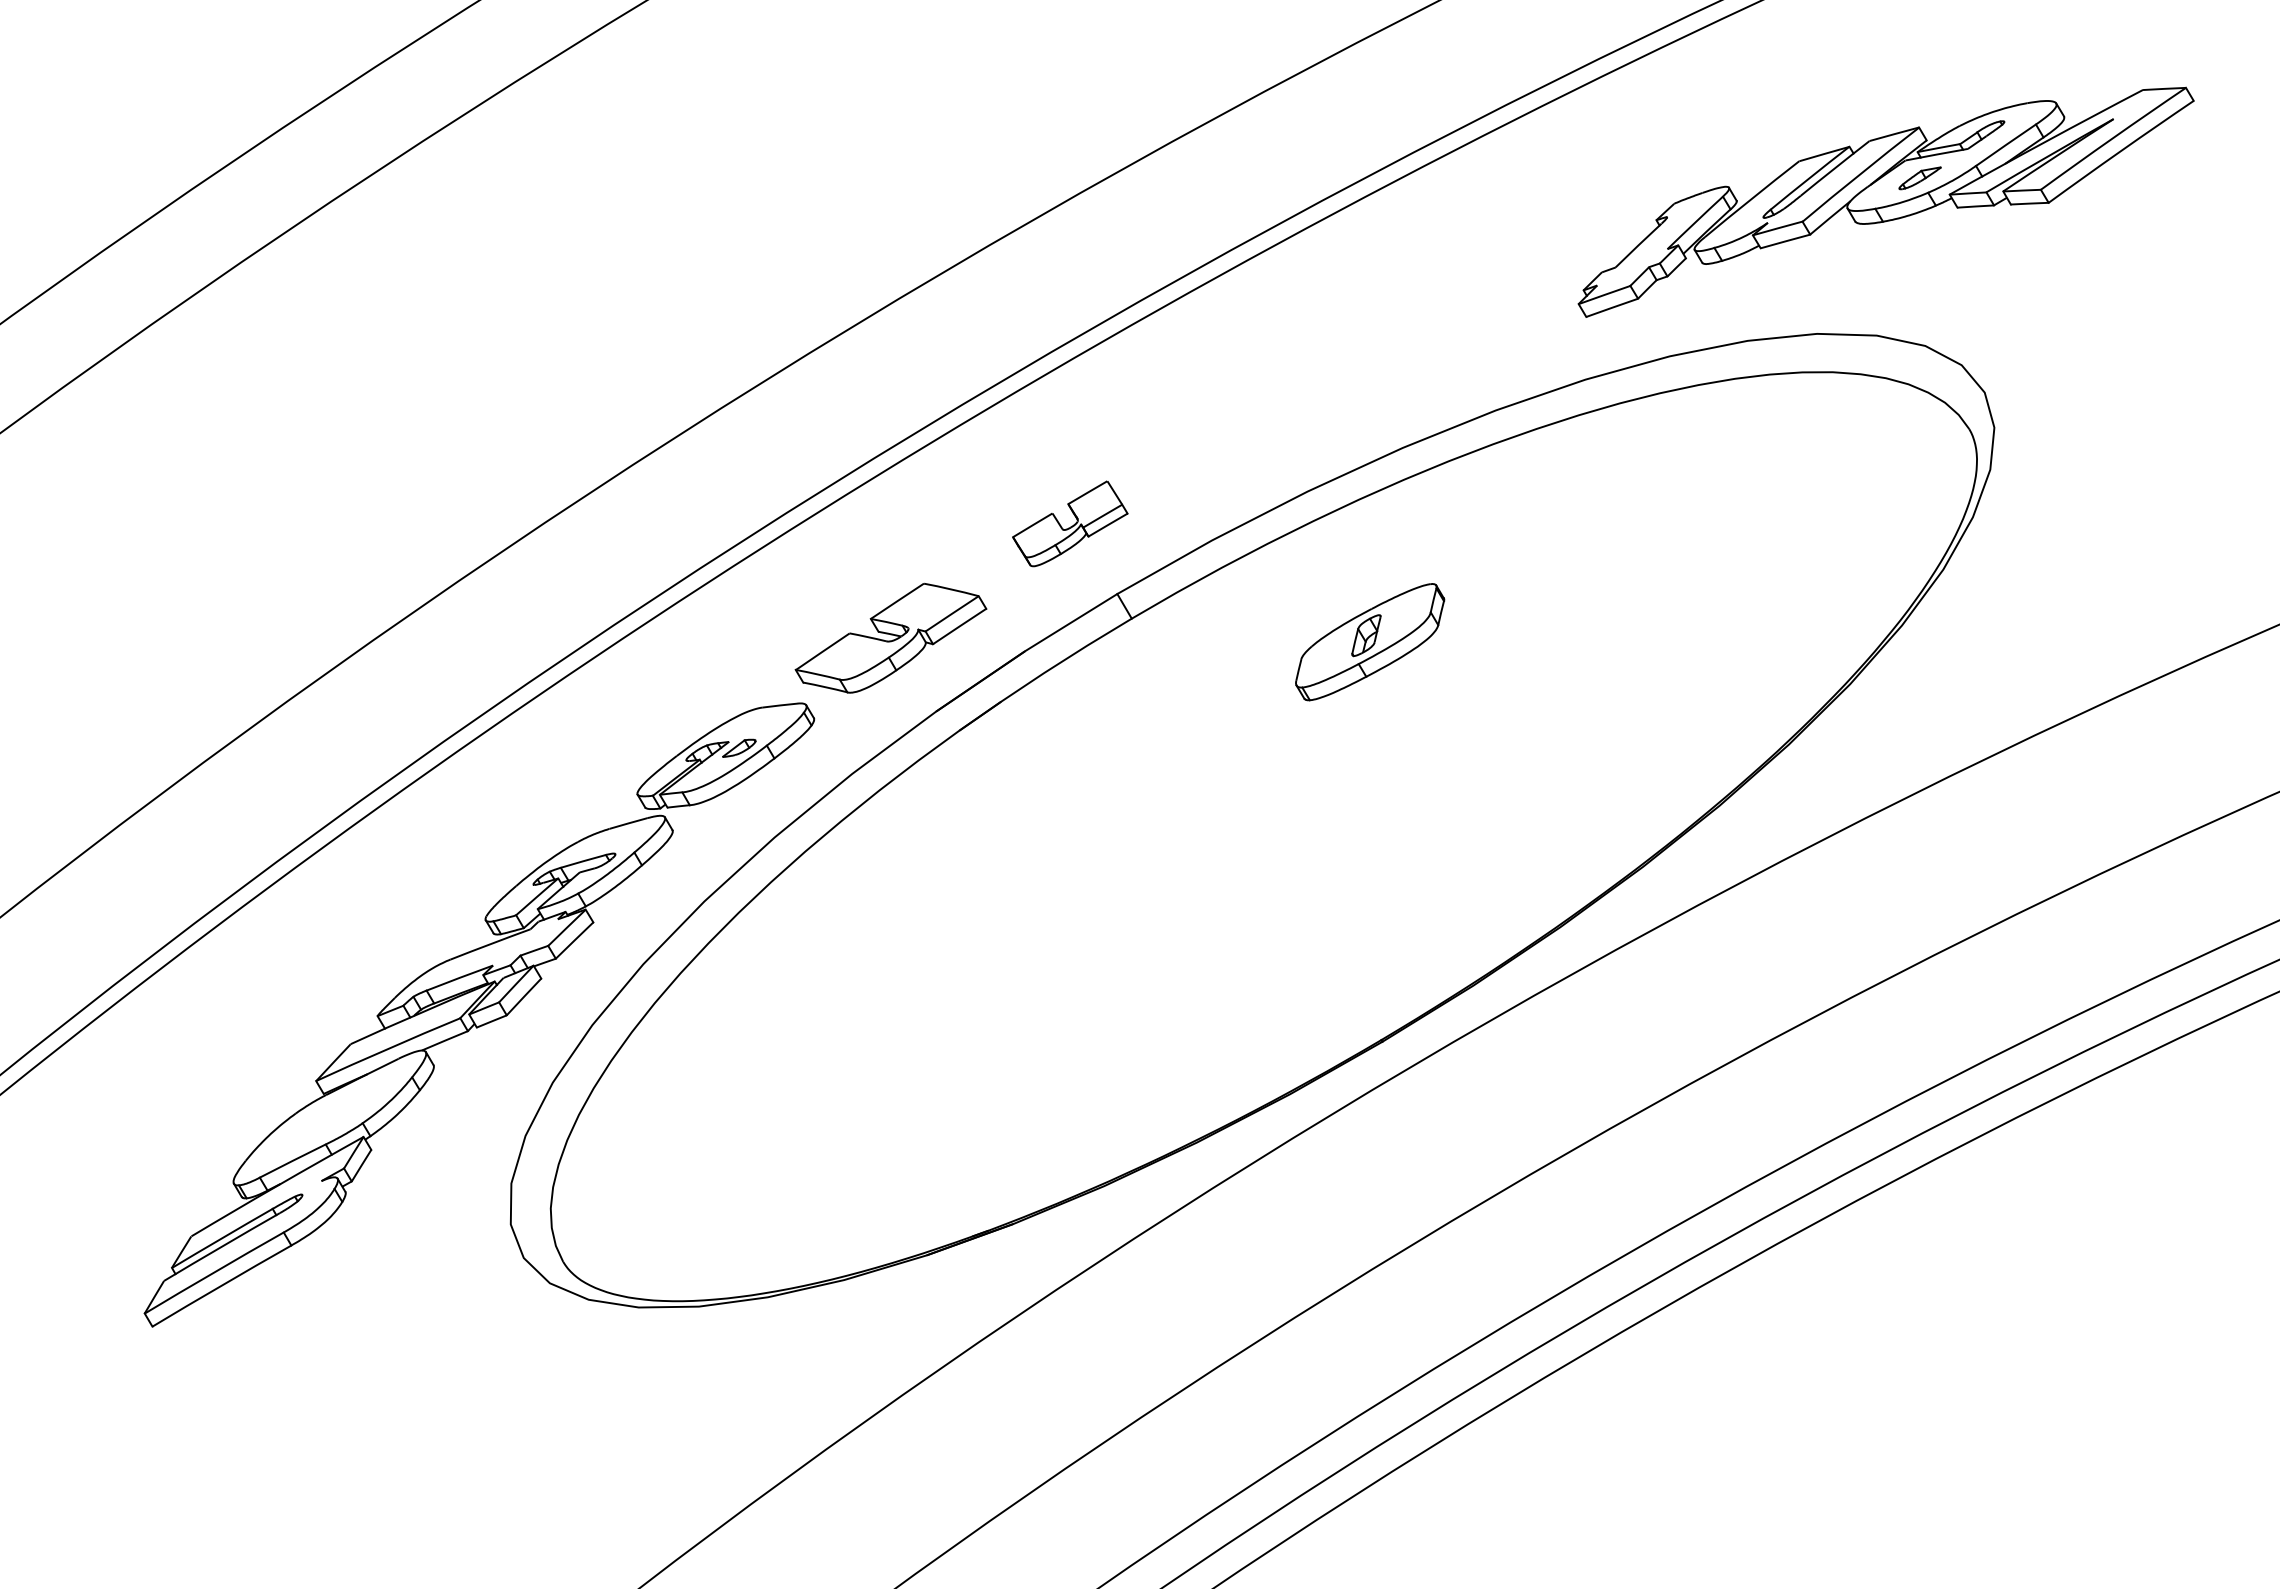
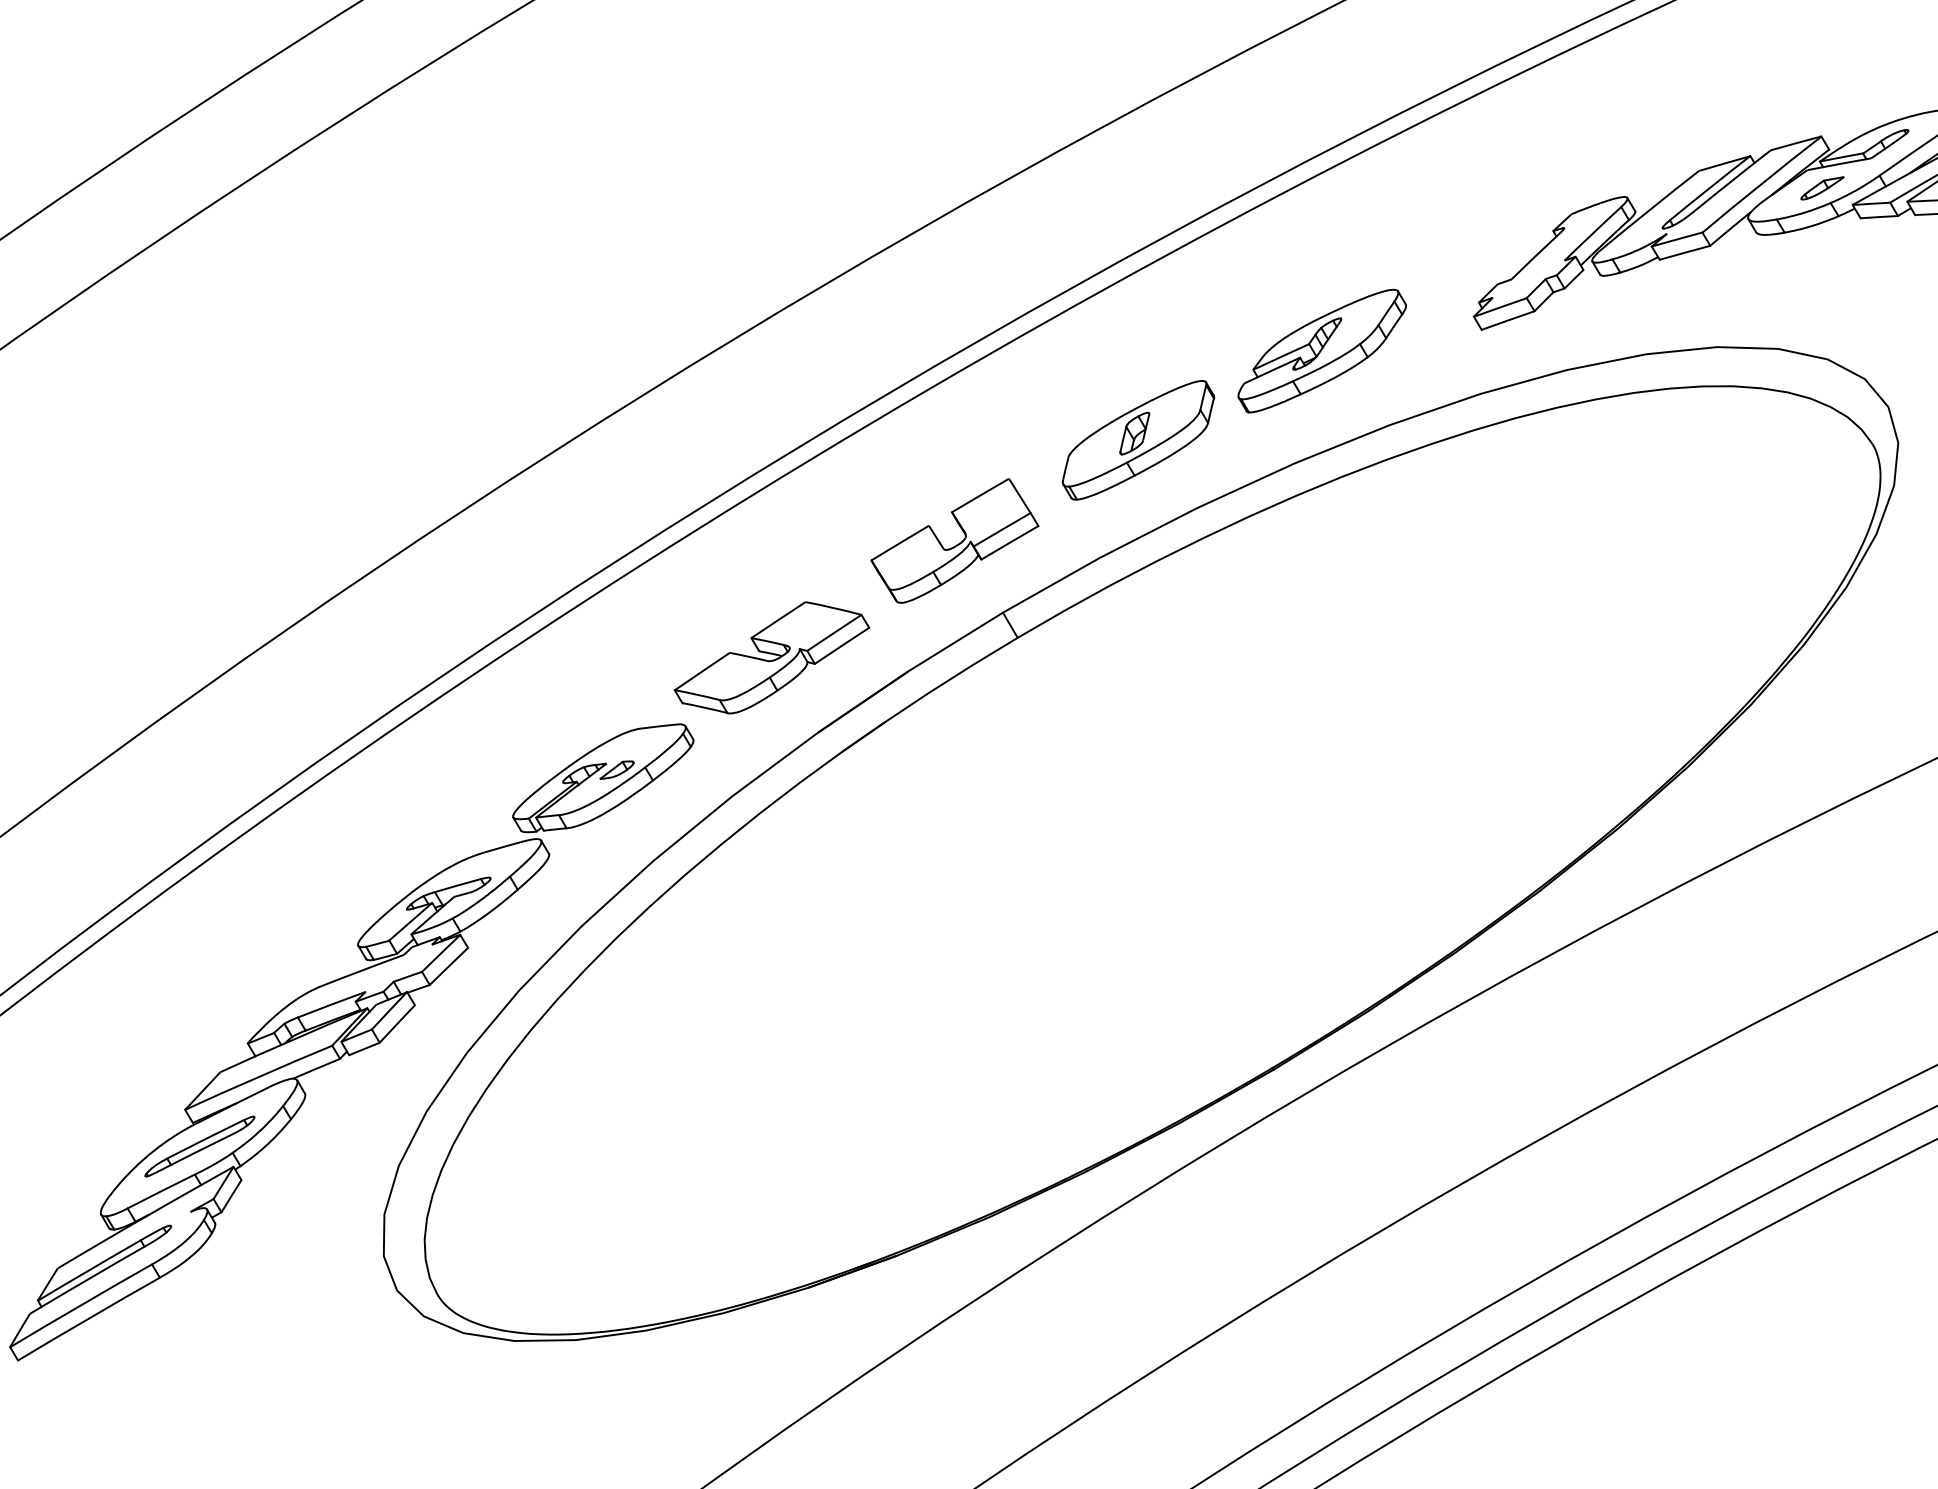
part: (1430, 337) -> (1322, 350), added
part: (1070, 523) -> (955, 540), size x1.43
part: (1370, 642) -> (1138, 440), moved
part: (330, 1116) -> (199, 1146), added

